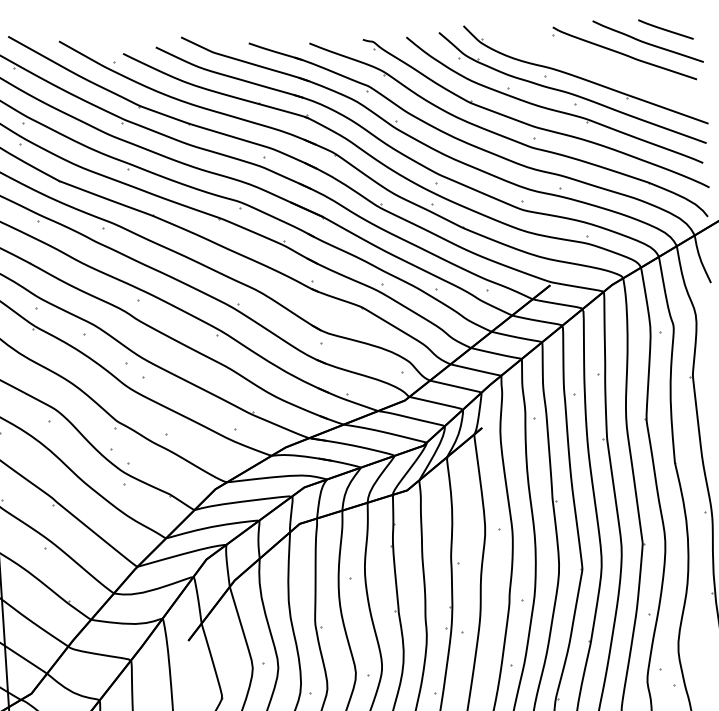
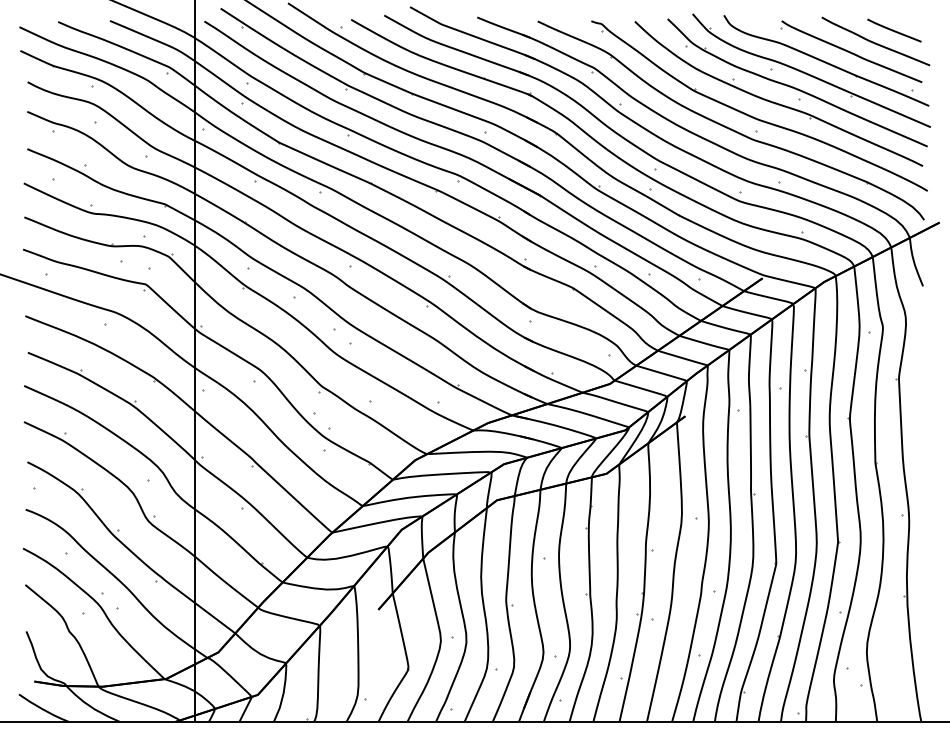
part: (600, 63) -> (826, 60), added

